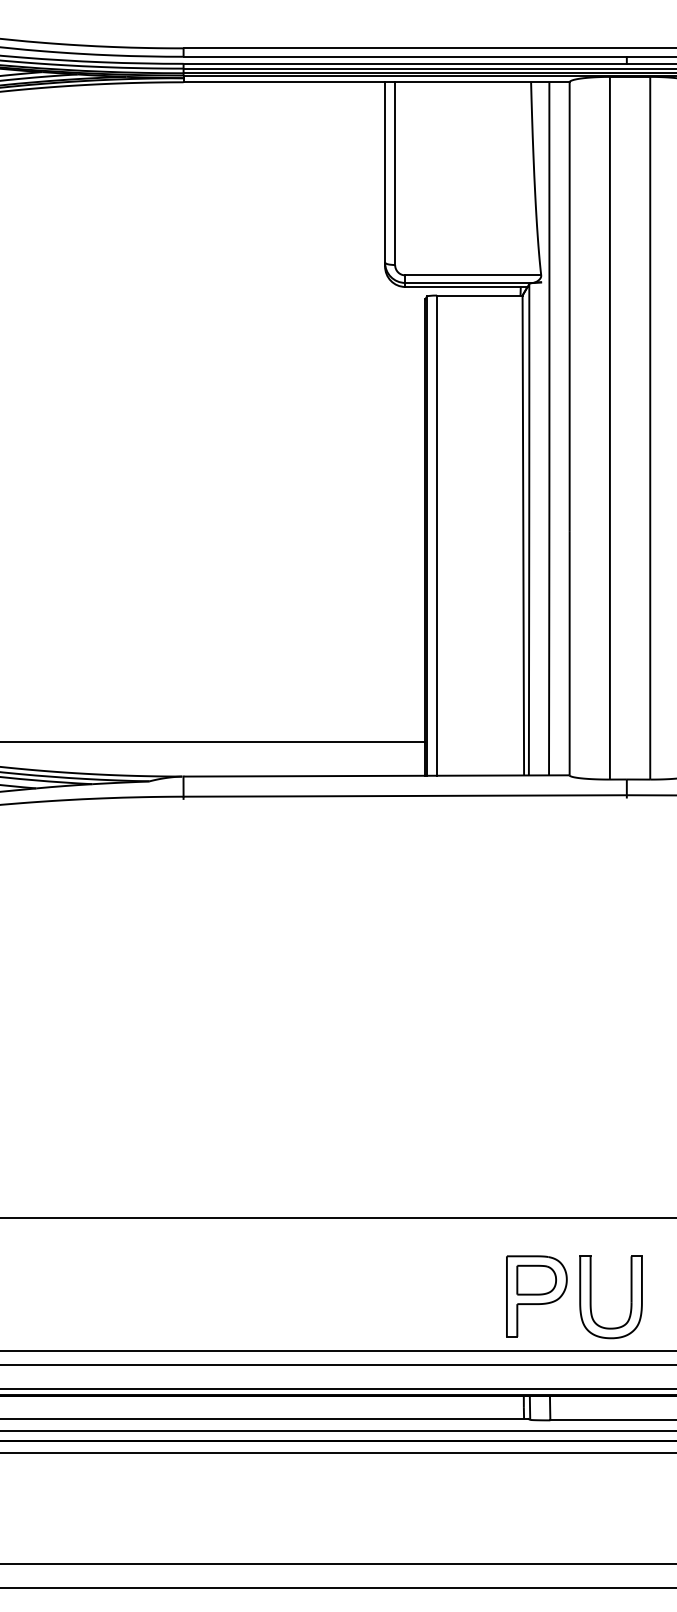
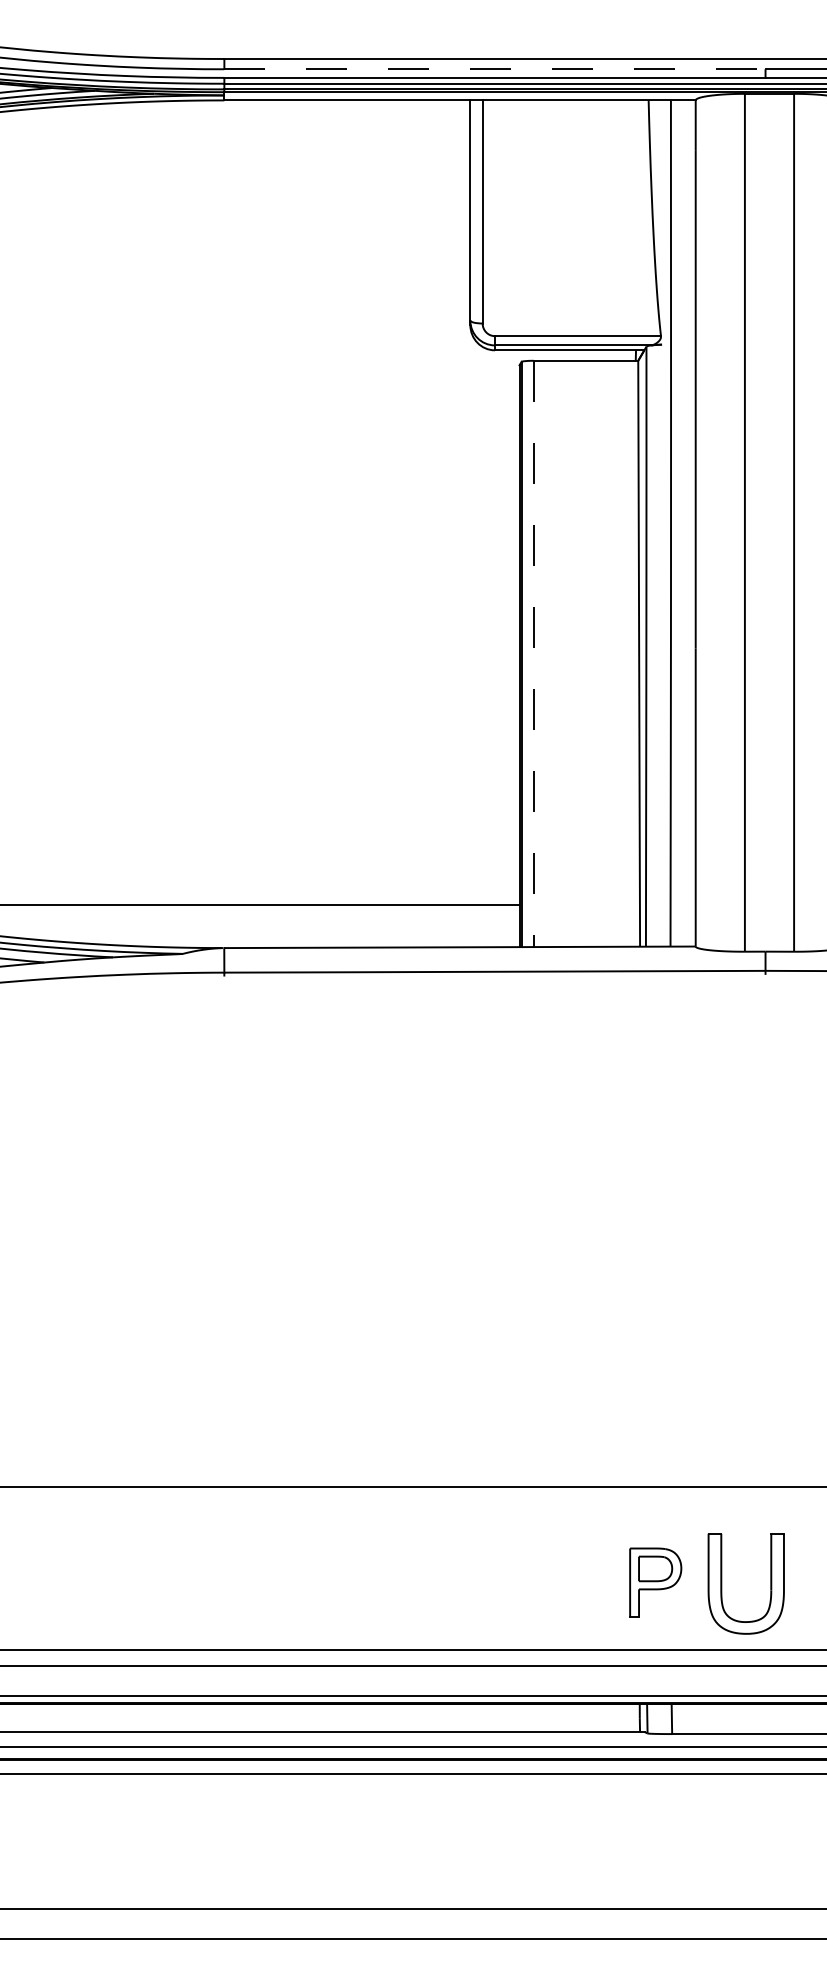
line: (405, 56) -> (495, 68), solid -> dashed
line: (437, 536) -> (534, 654), solid -> dashed
part: (536, 1296) -> (655, 1582), size x0.7

